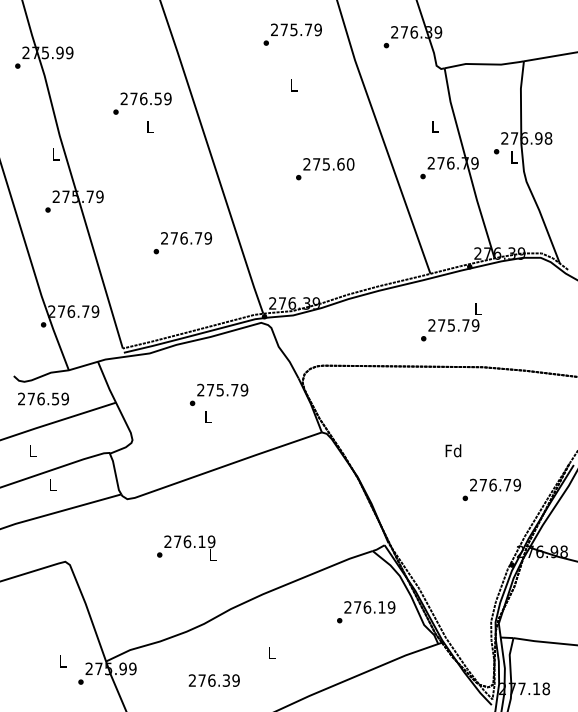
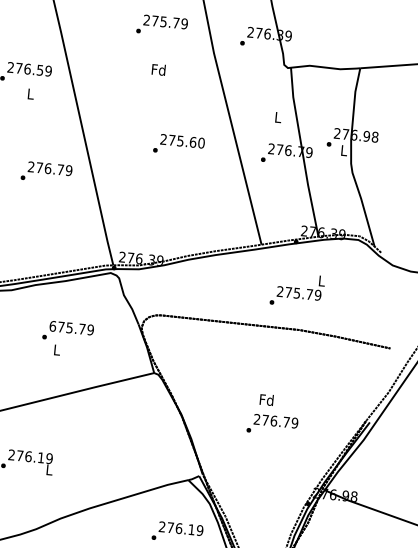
text: (293, 84) -> (158, 69), L -> Fd
text: (182, 243) -> (46, 172), moved
text: (451, 322) -> (297, 290), moved
text: (200, 389) -> (52, 325), 275.79 -> 675.79
text: (491, 489) -> (272, 424), moved

